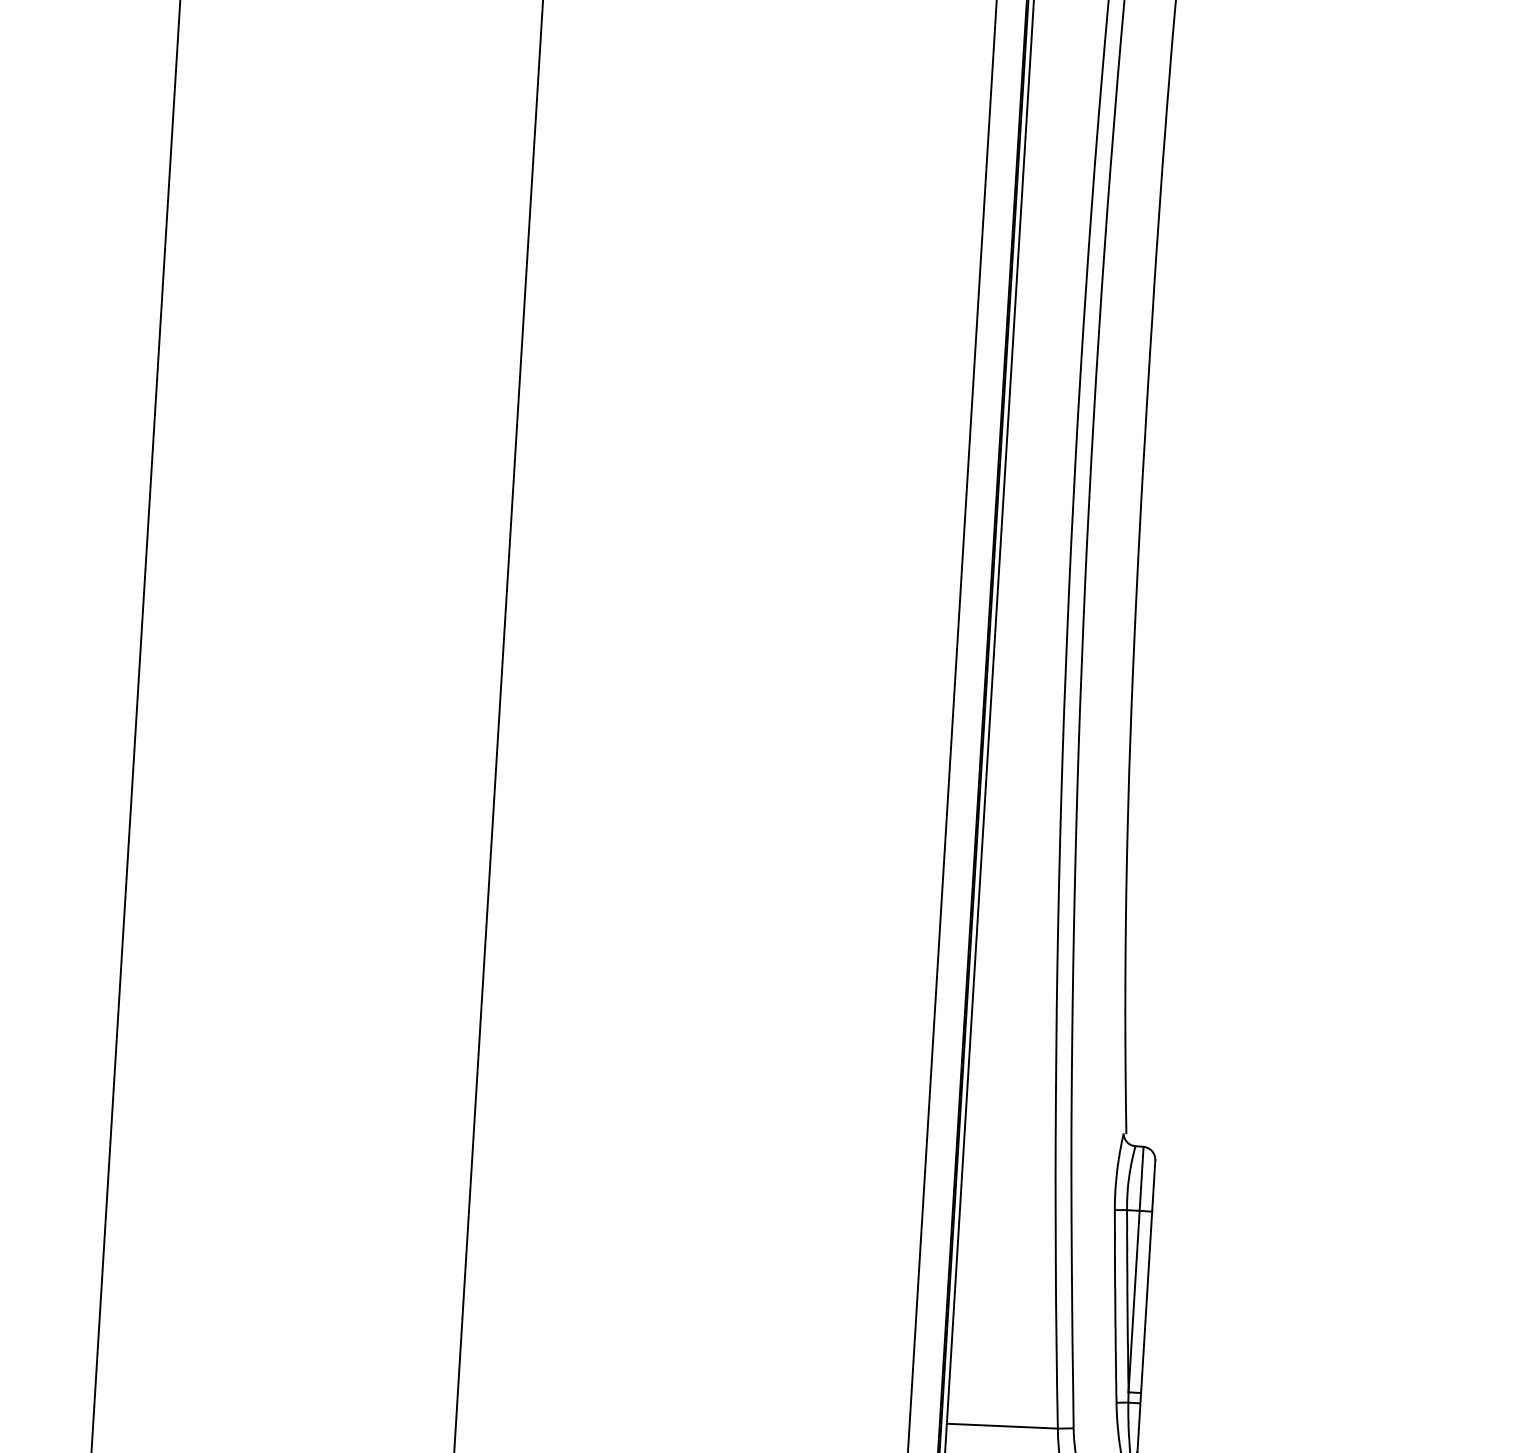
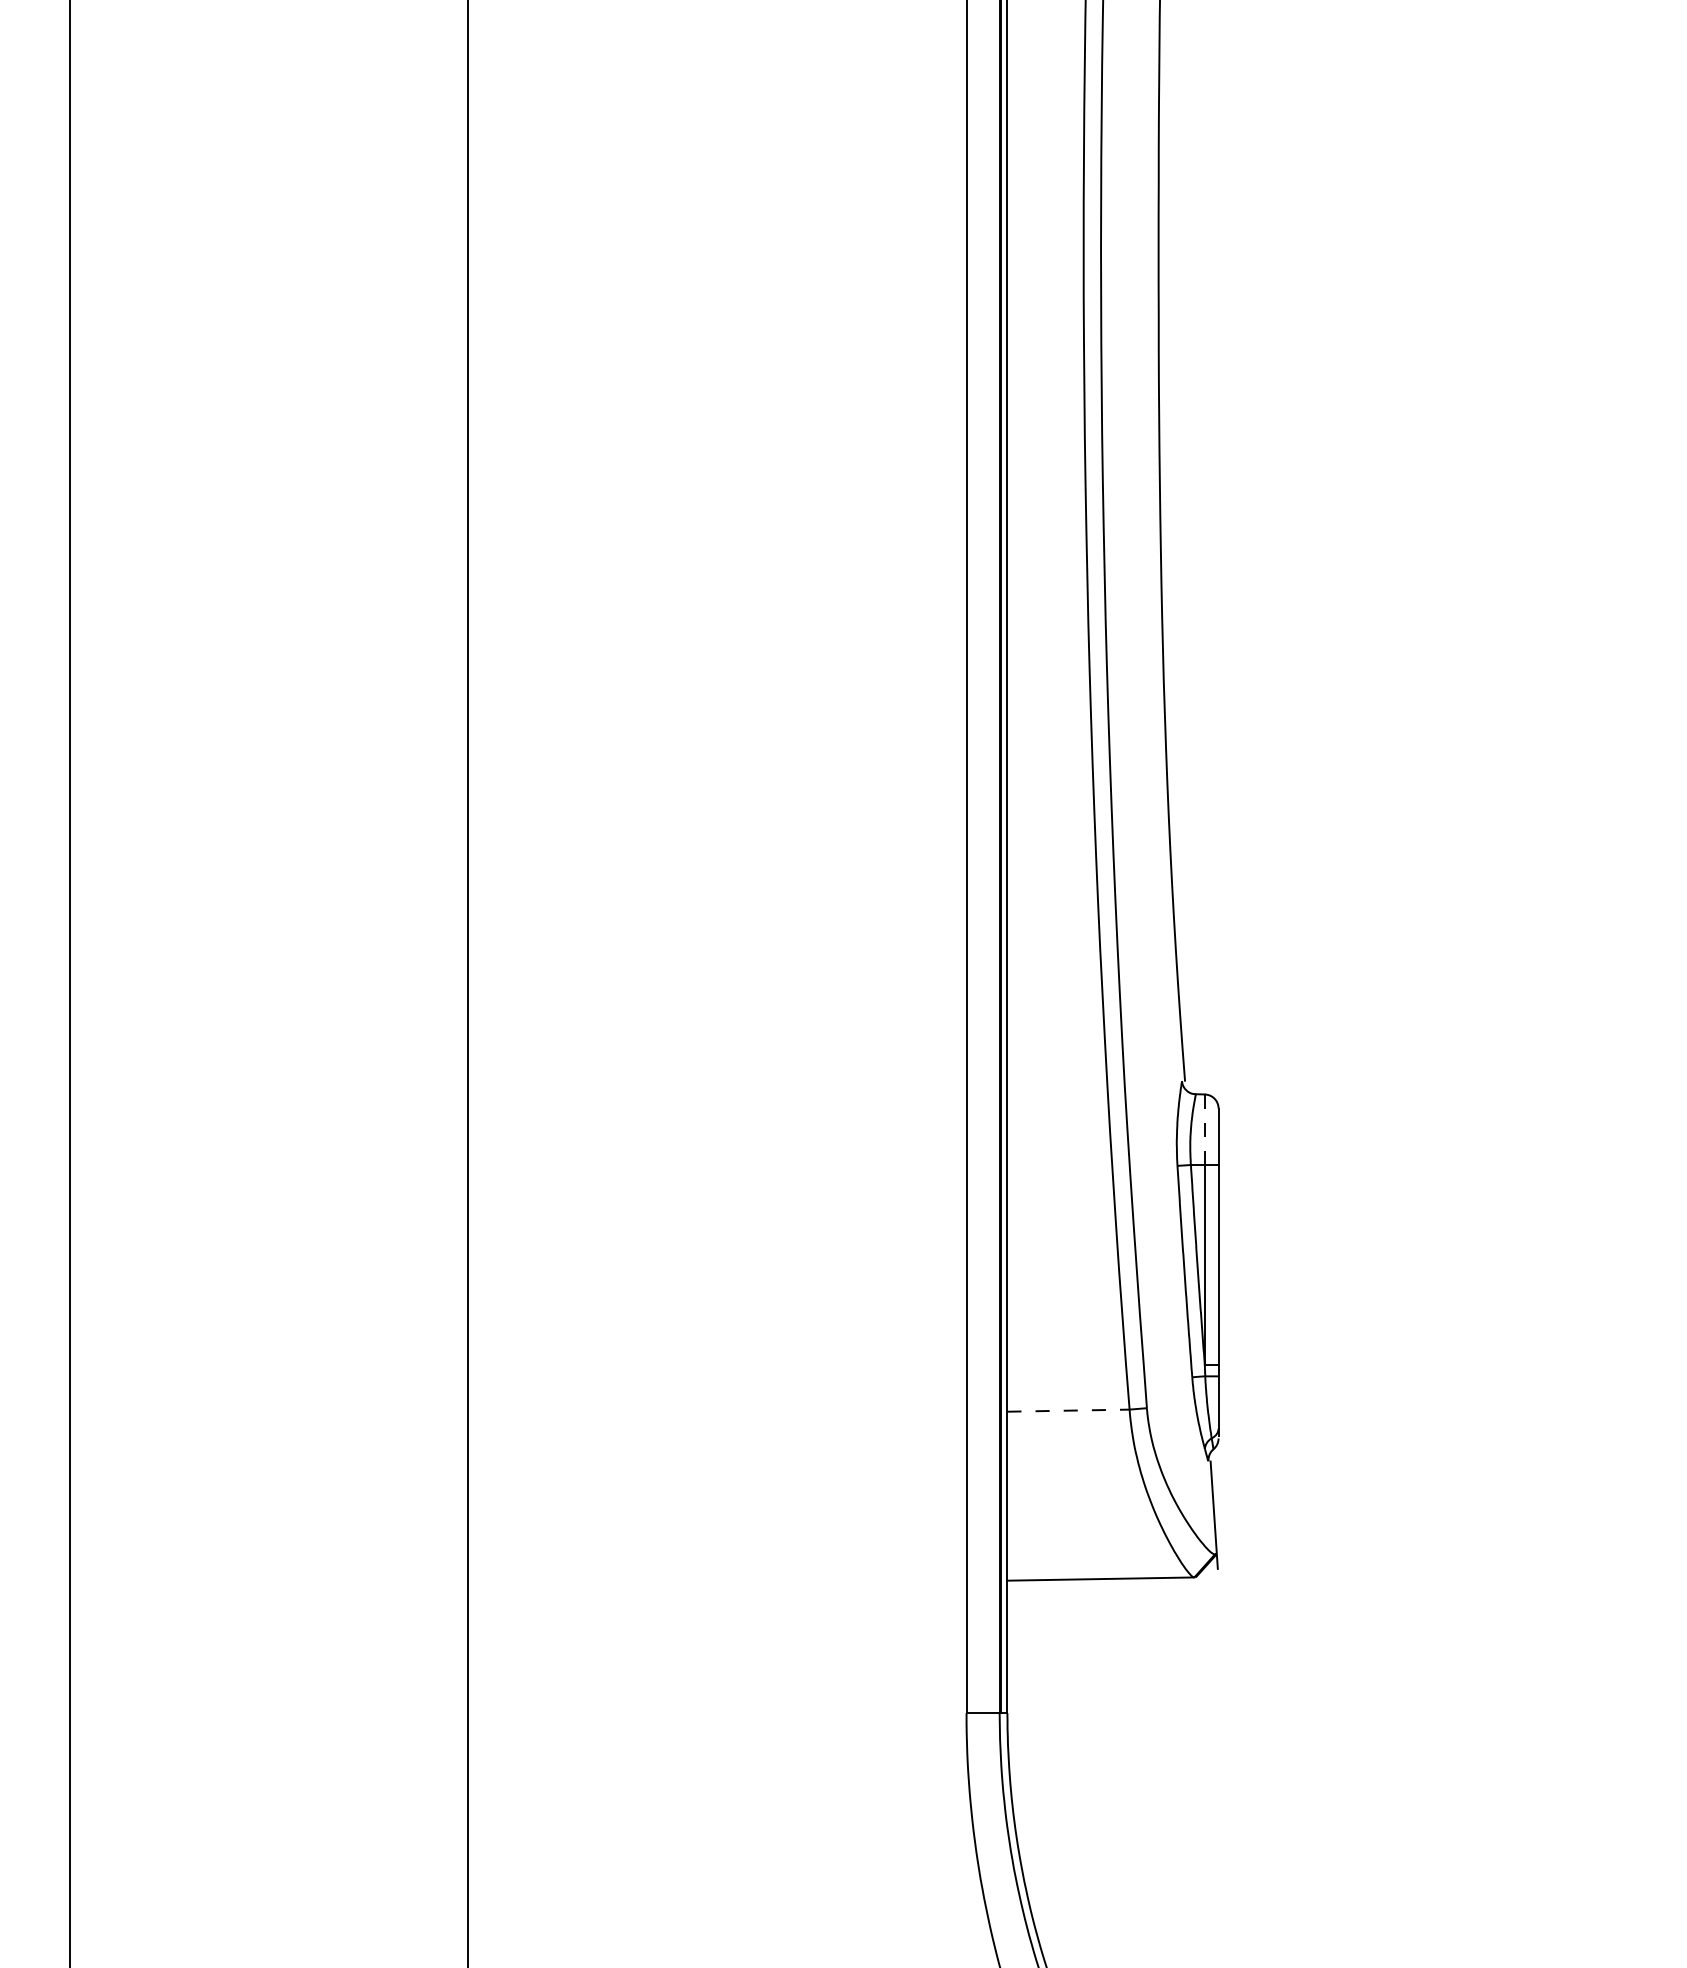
line: (1141, 1179) -> (1204, 1130), solid -> dashed
line: (1003, 1426) -> (1069, 1410), solid -> dashed

